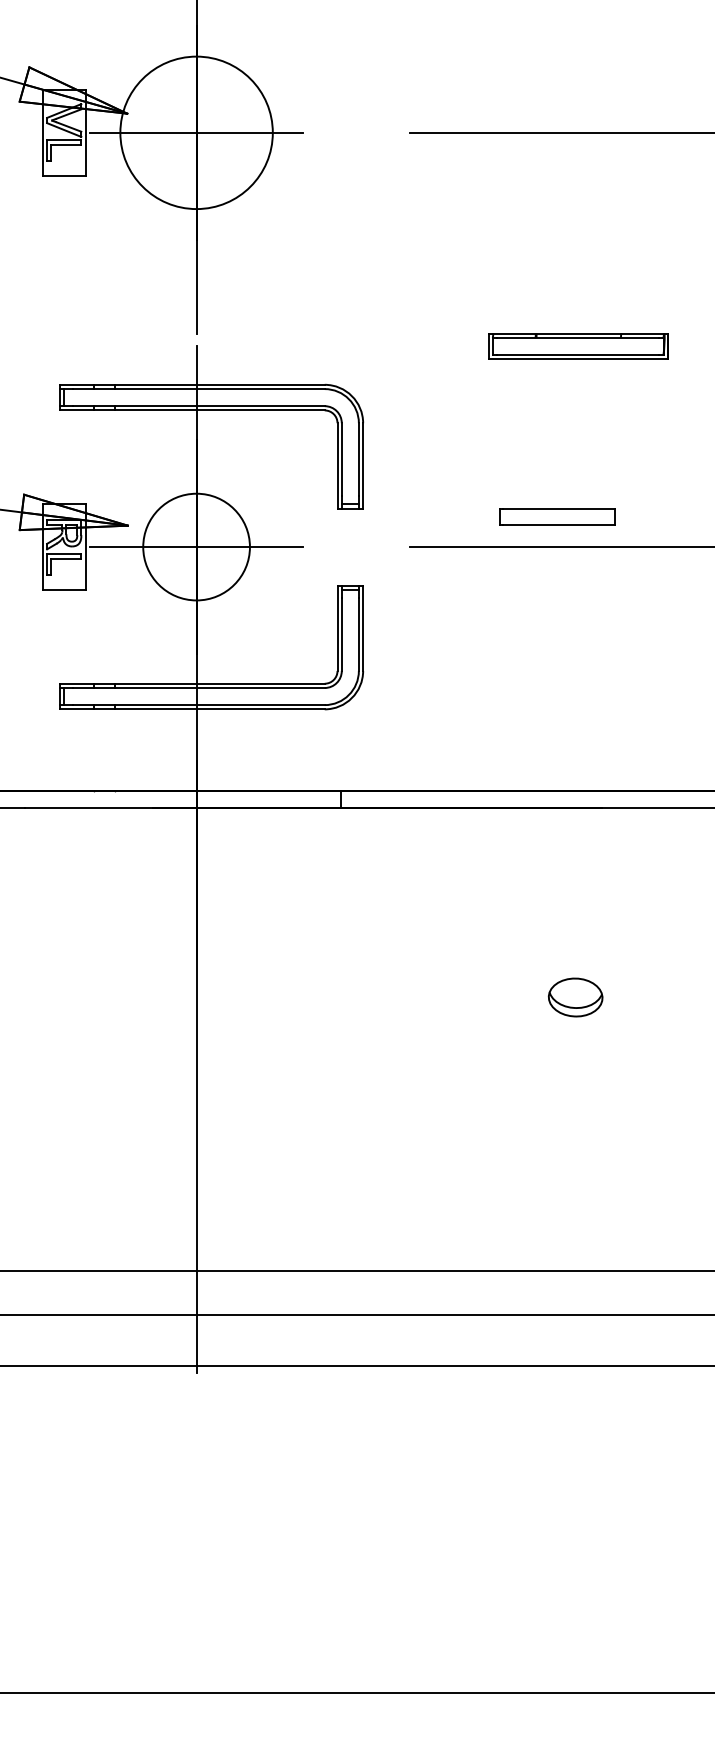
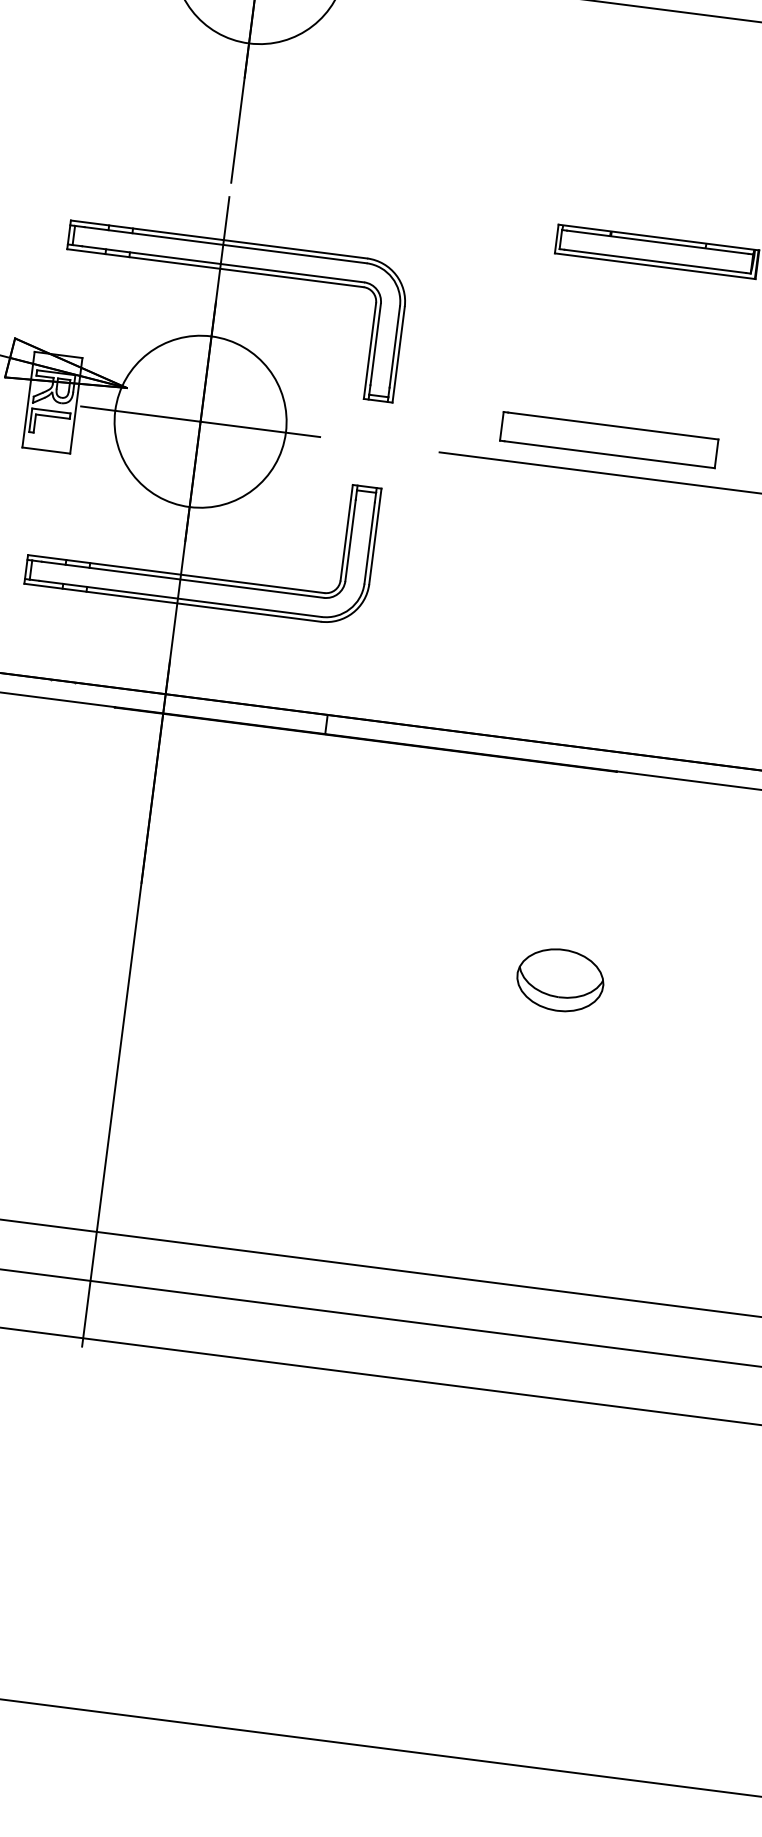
part: (557, 516) -> (608, 439), size x1.67
circle: (196, 546) -> (200, 421), size x1.43
part: (575, 997) -> (560, 980), size x1.43

